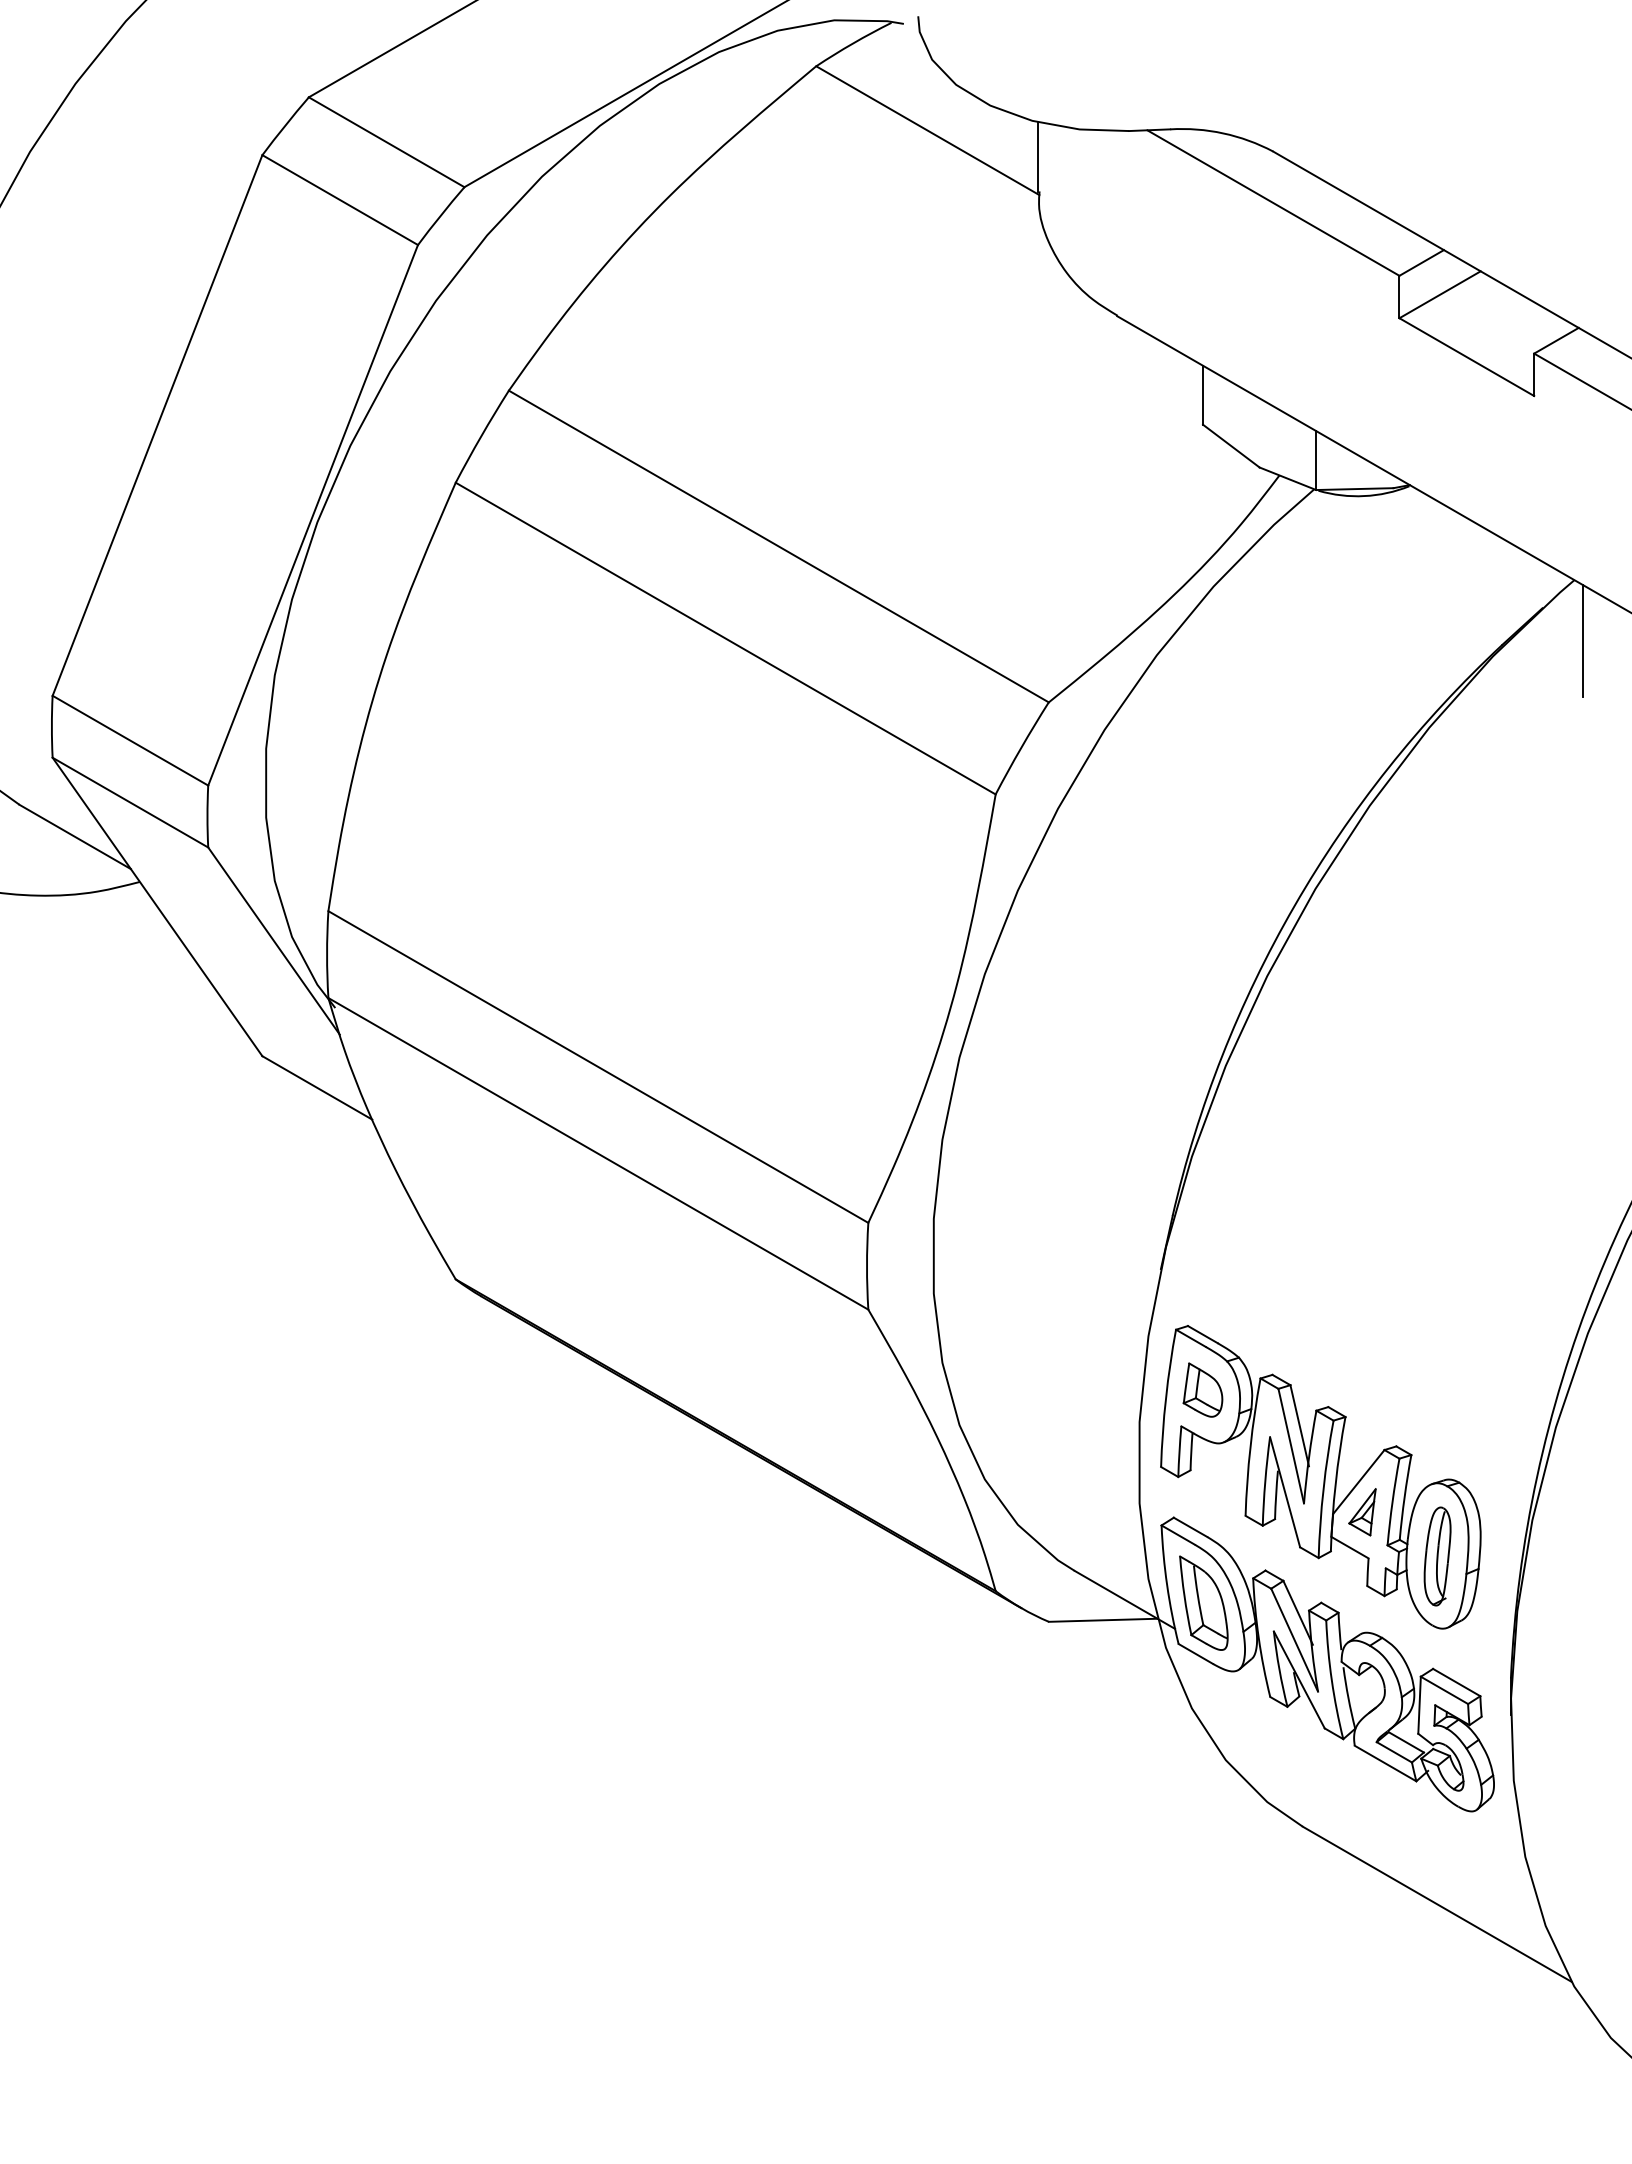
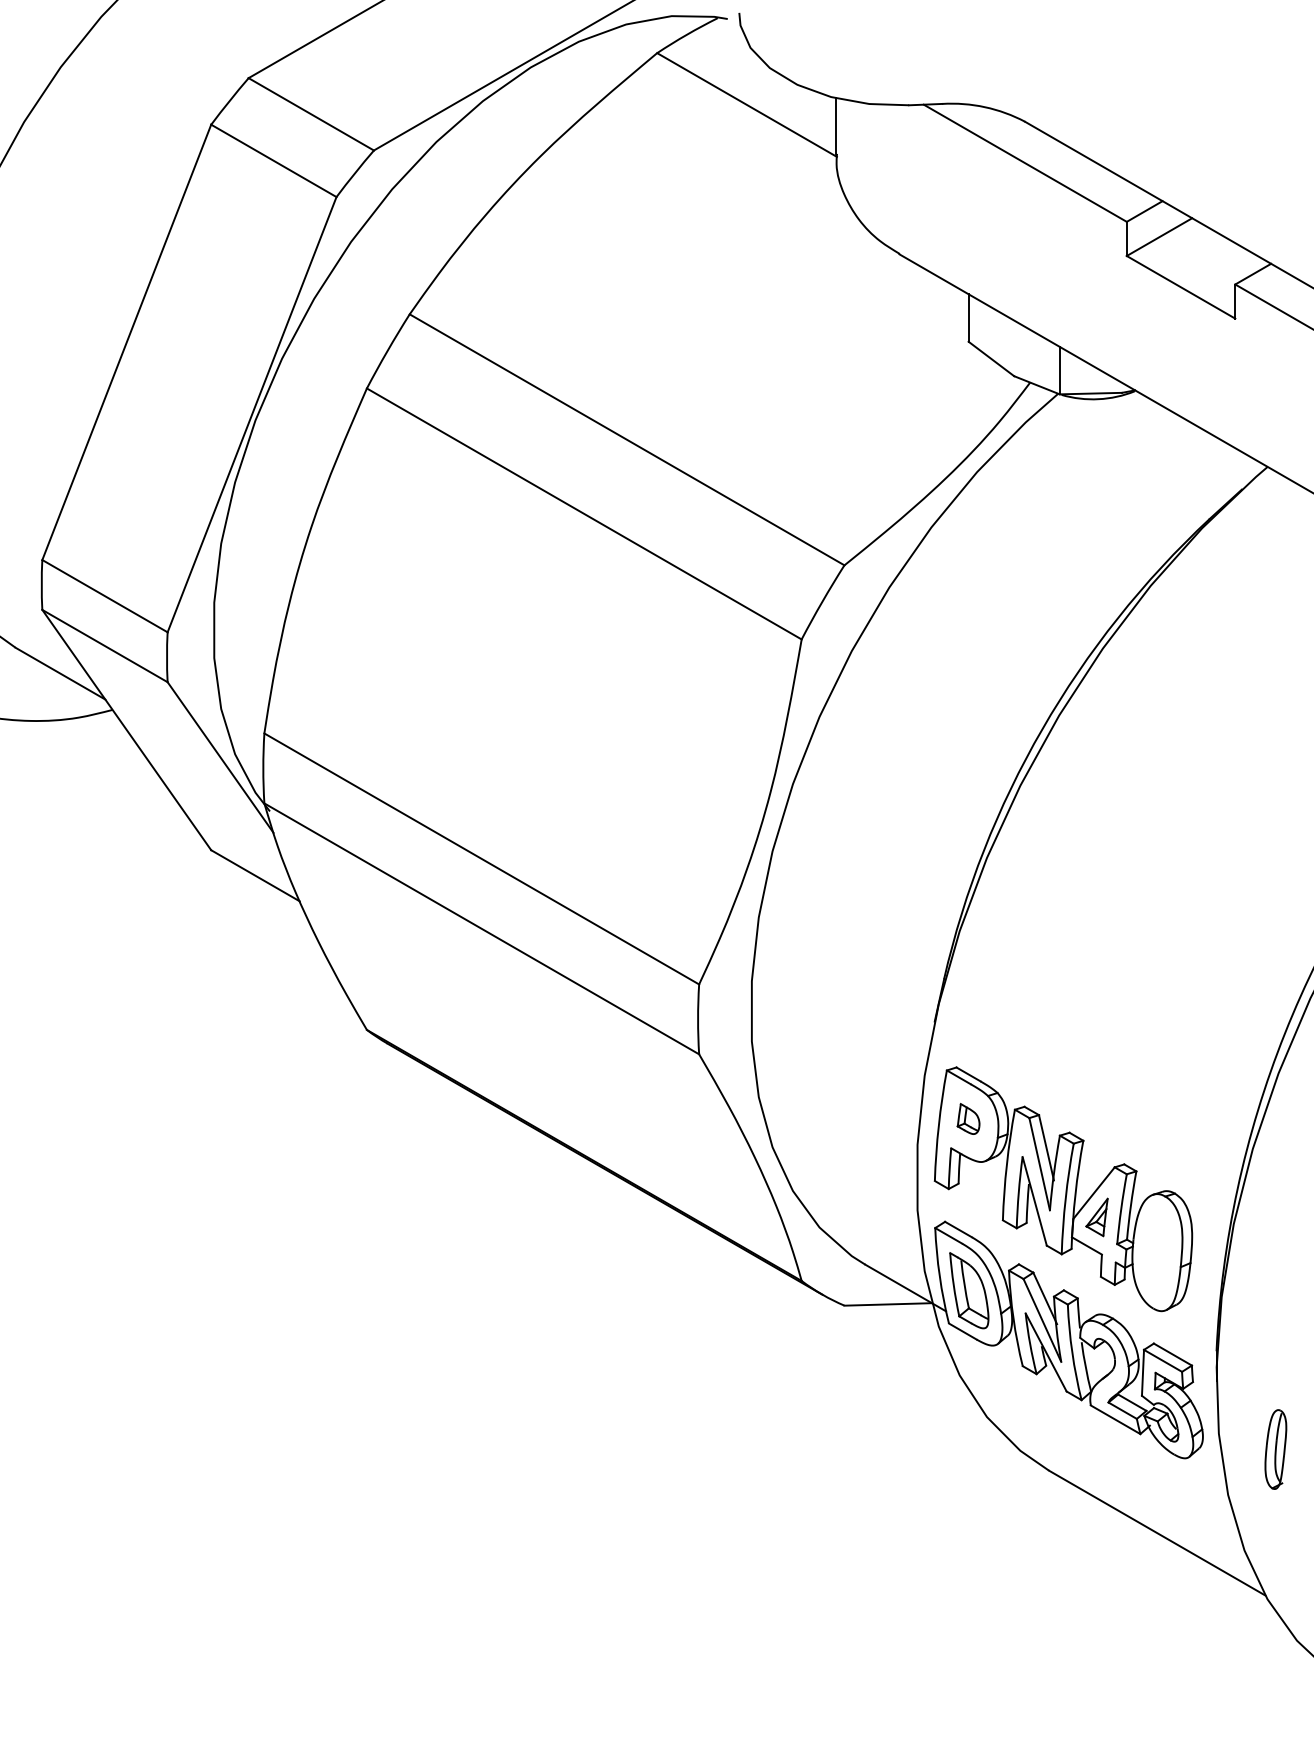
line: (1582, 640) -> (1274, 515), removed
part: (1202, 1389) -> (968, 1118), size x0.7
part: (1437, 1556) -> (1275, 1449), moved

